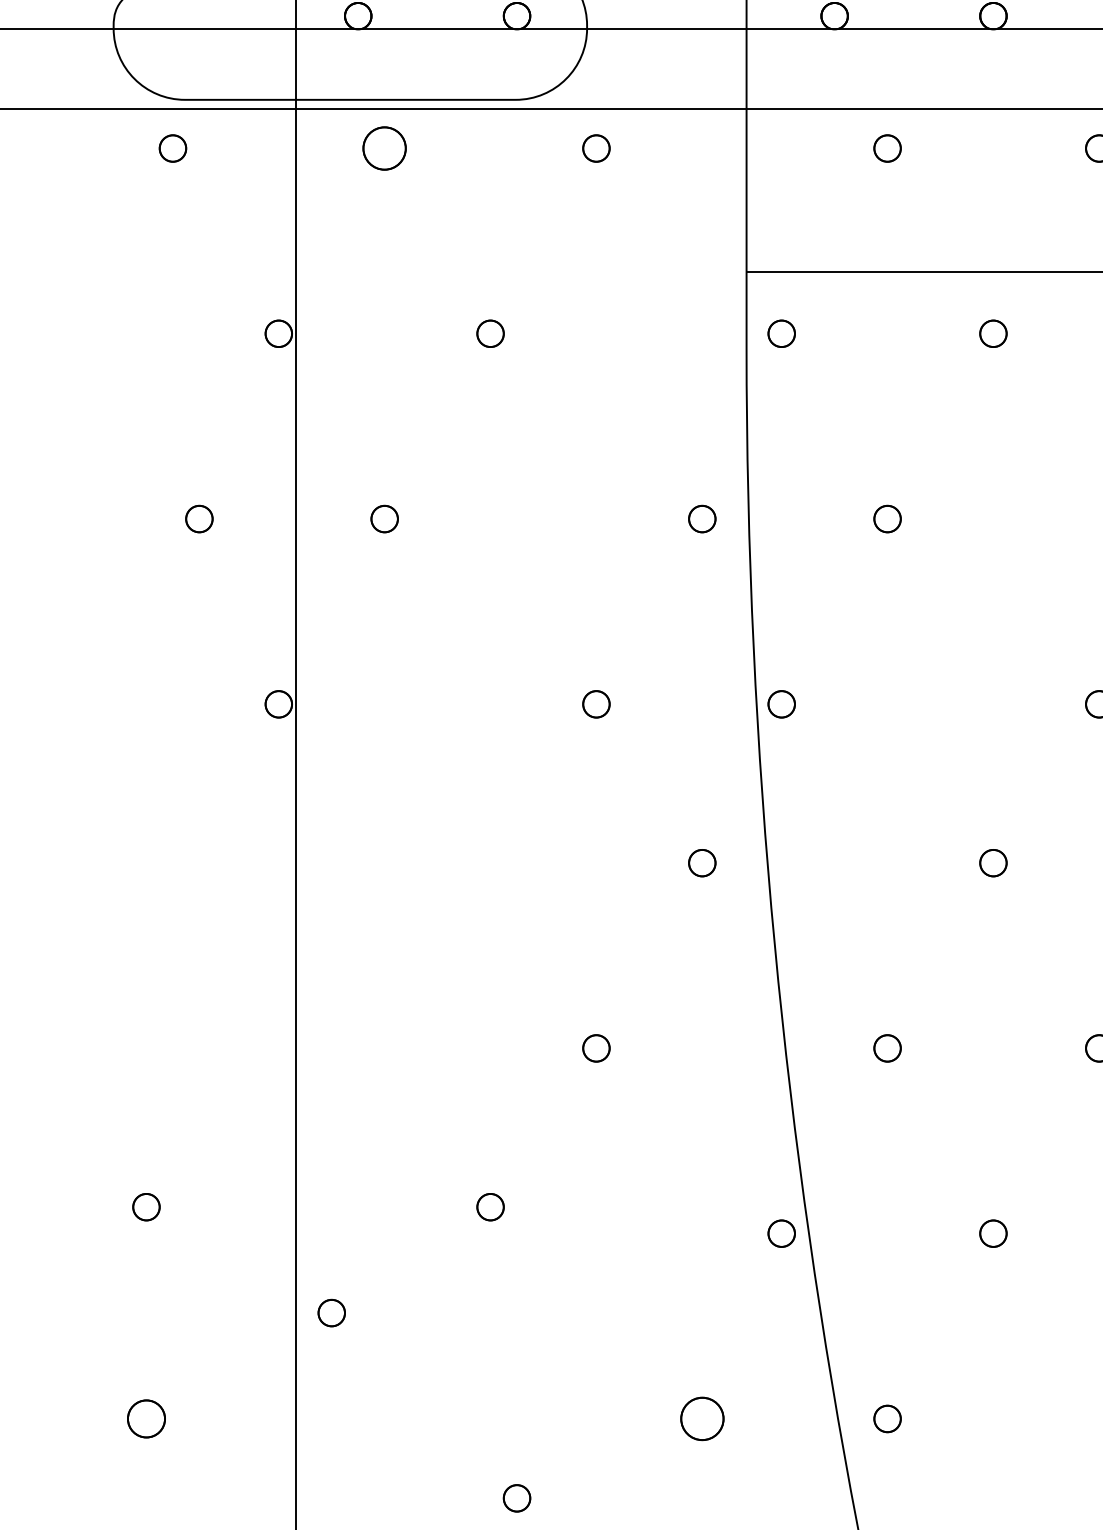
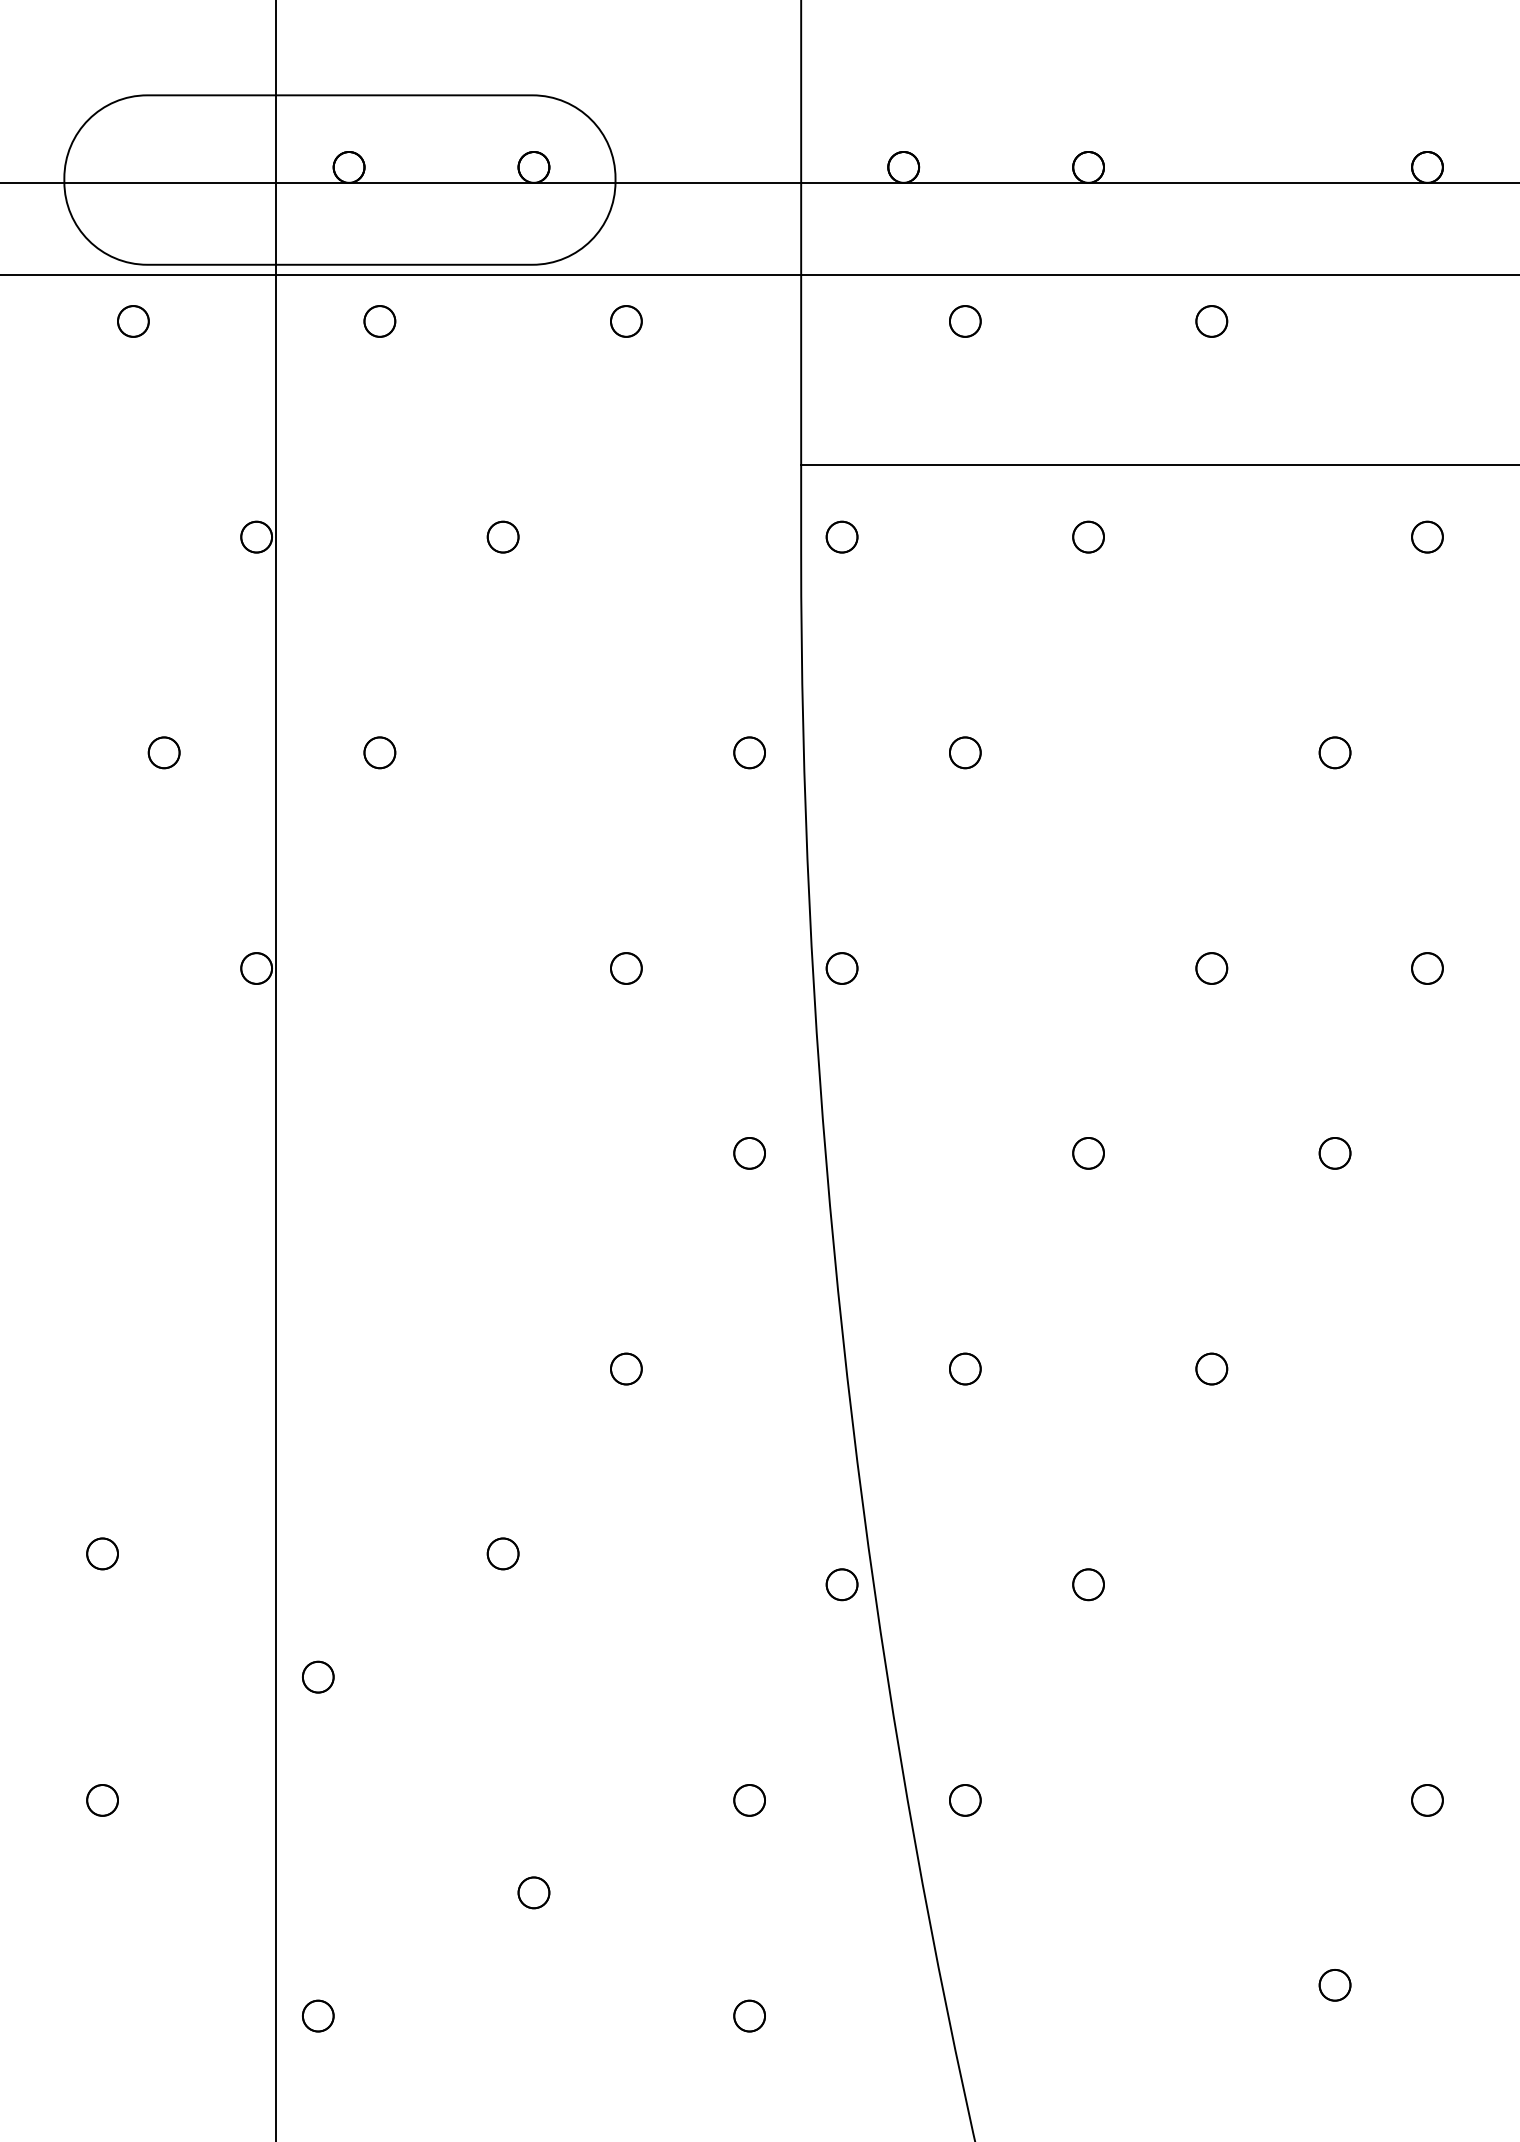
part: (384, 148) -> (379, 321), size x0.62
part: (146, 1419) -> (102, 1800), size x0.71
part: (702, 1419) -> (749, 1800), size x0.62

